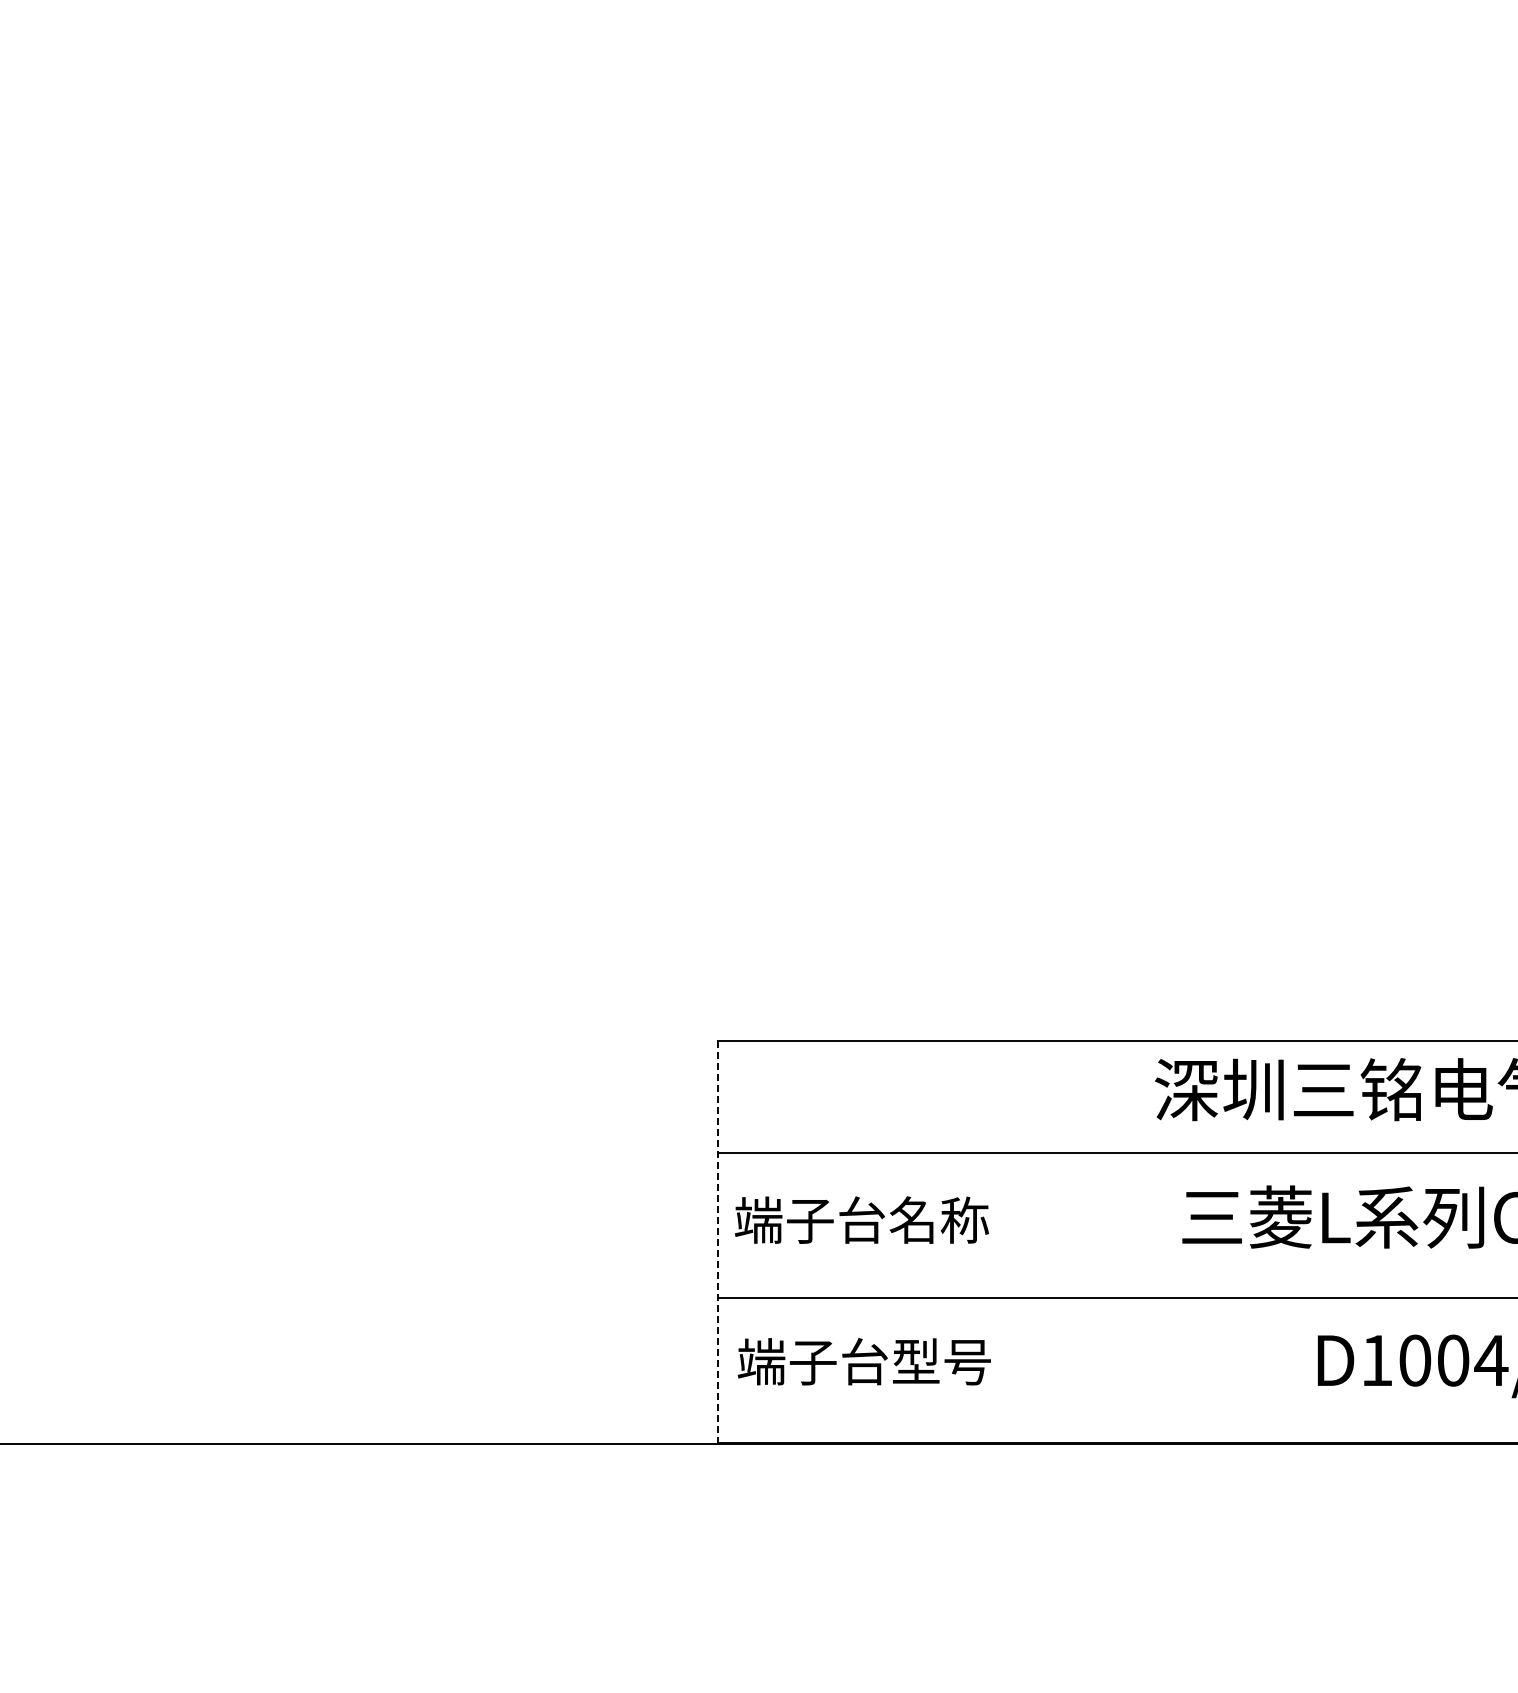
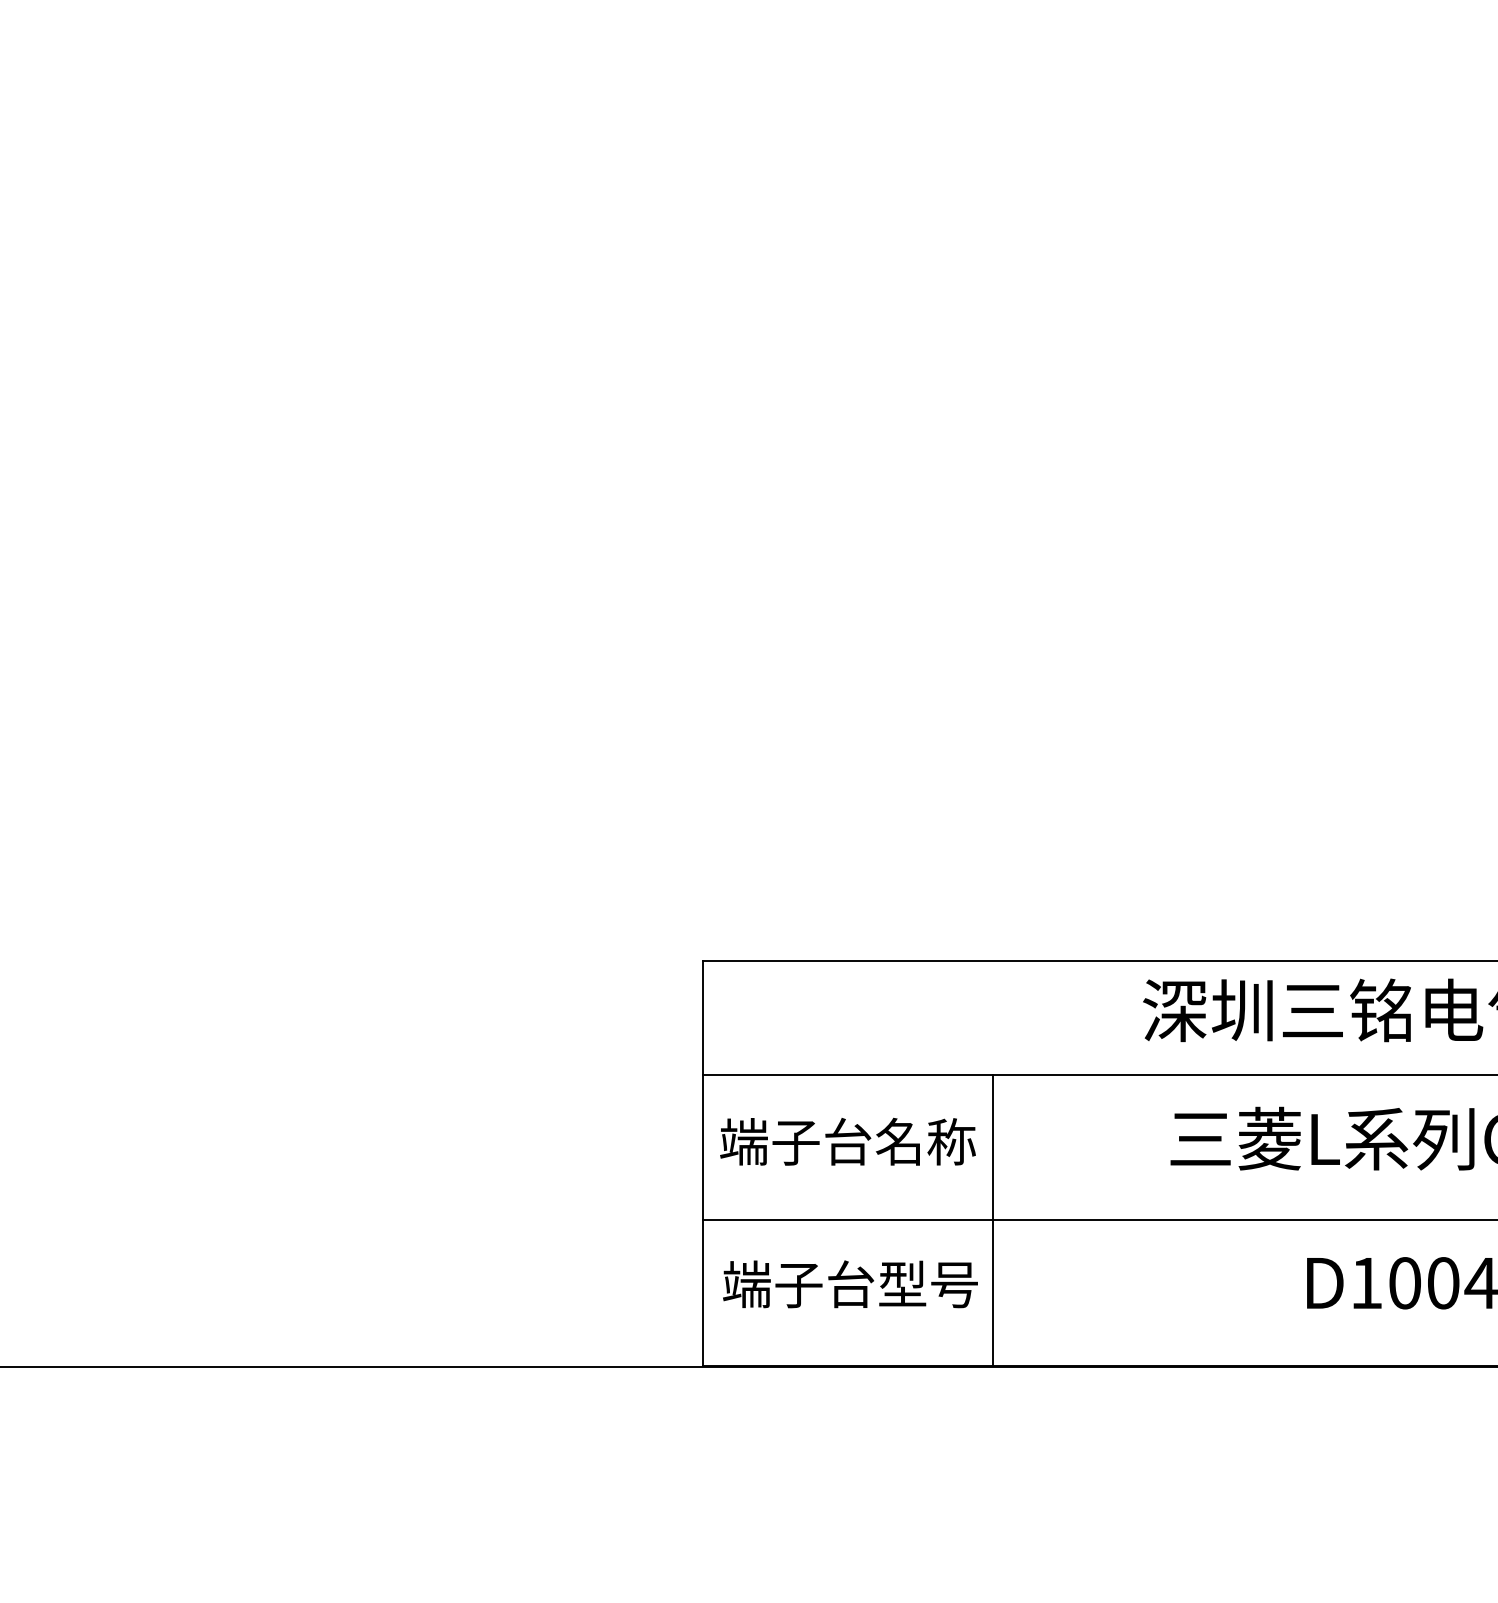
line: (718, 1241) -> (703, 1163), dashed -> solid
line: (1005, 1297) -> (992, 1219), added

